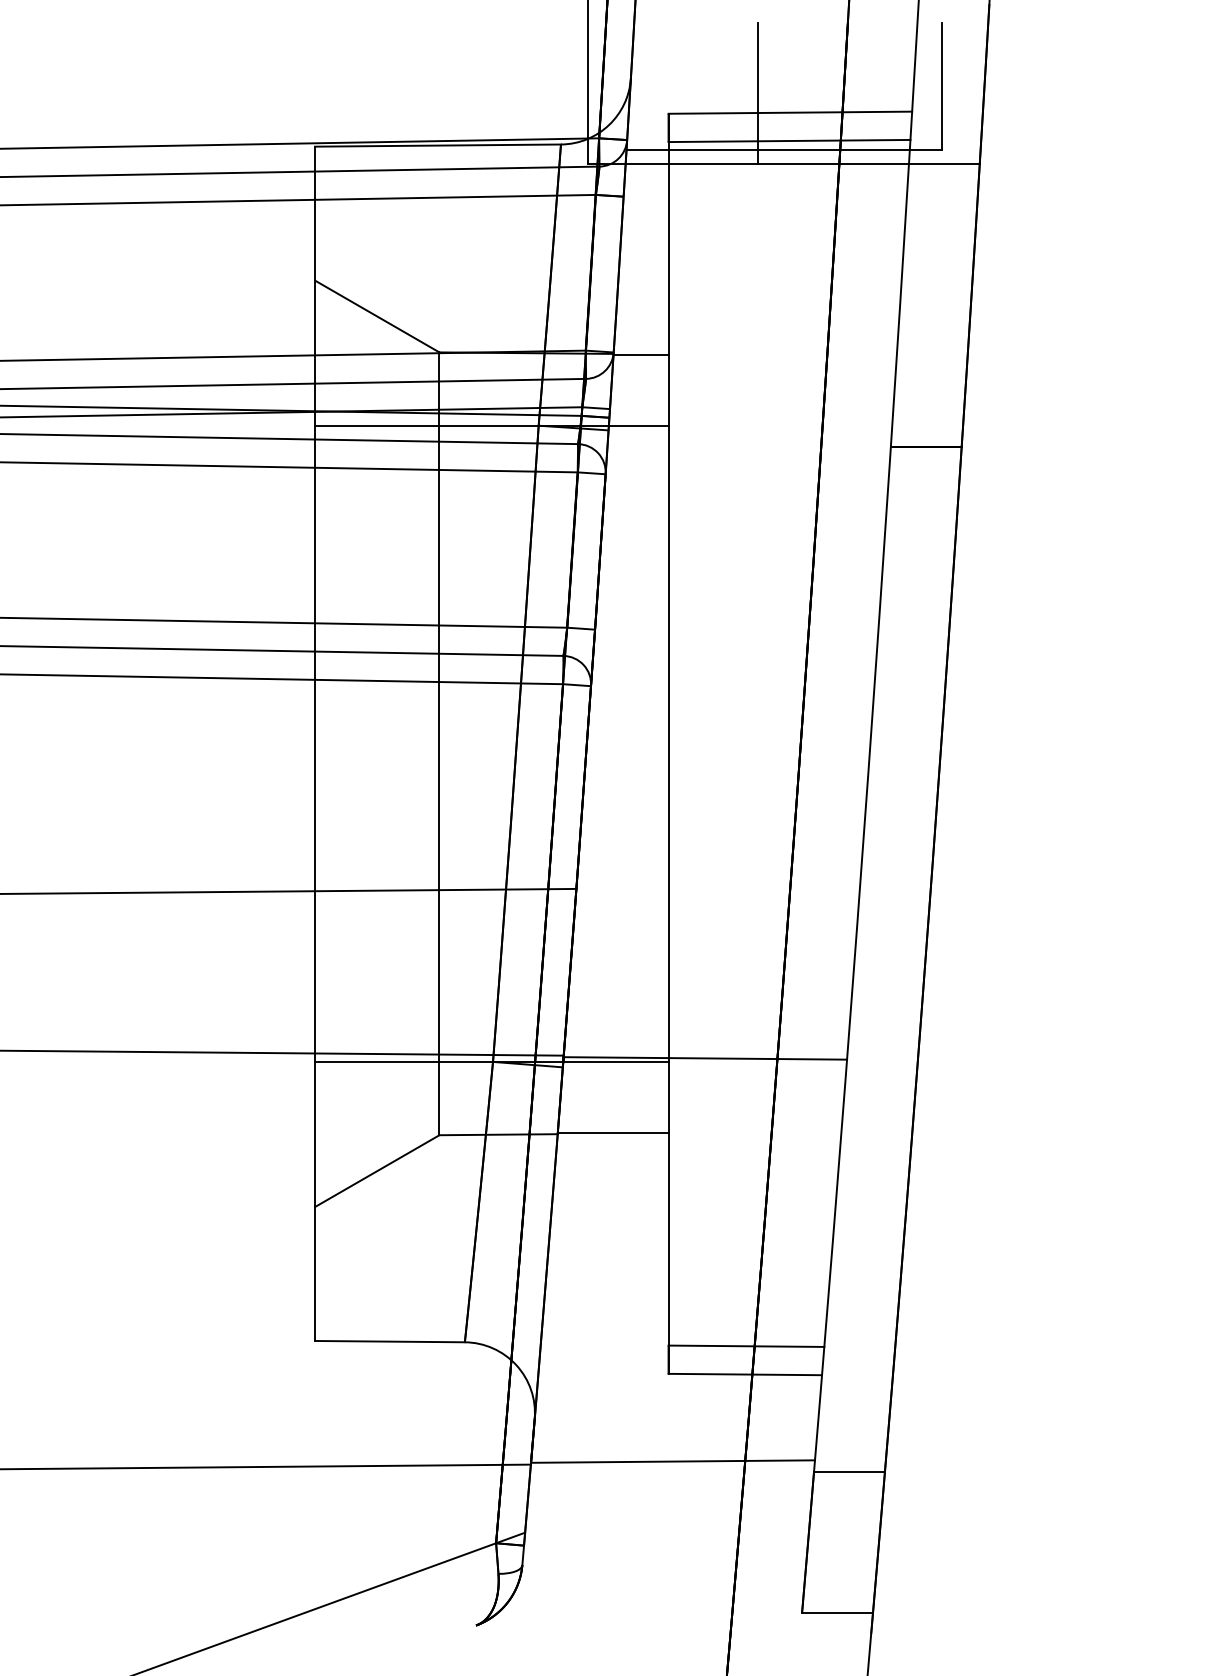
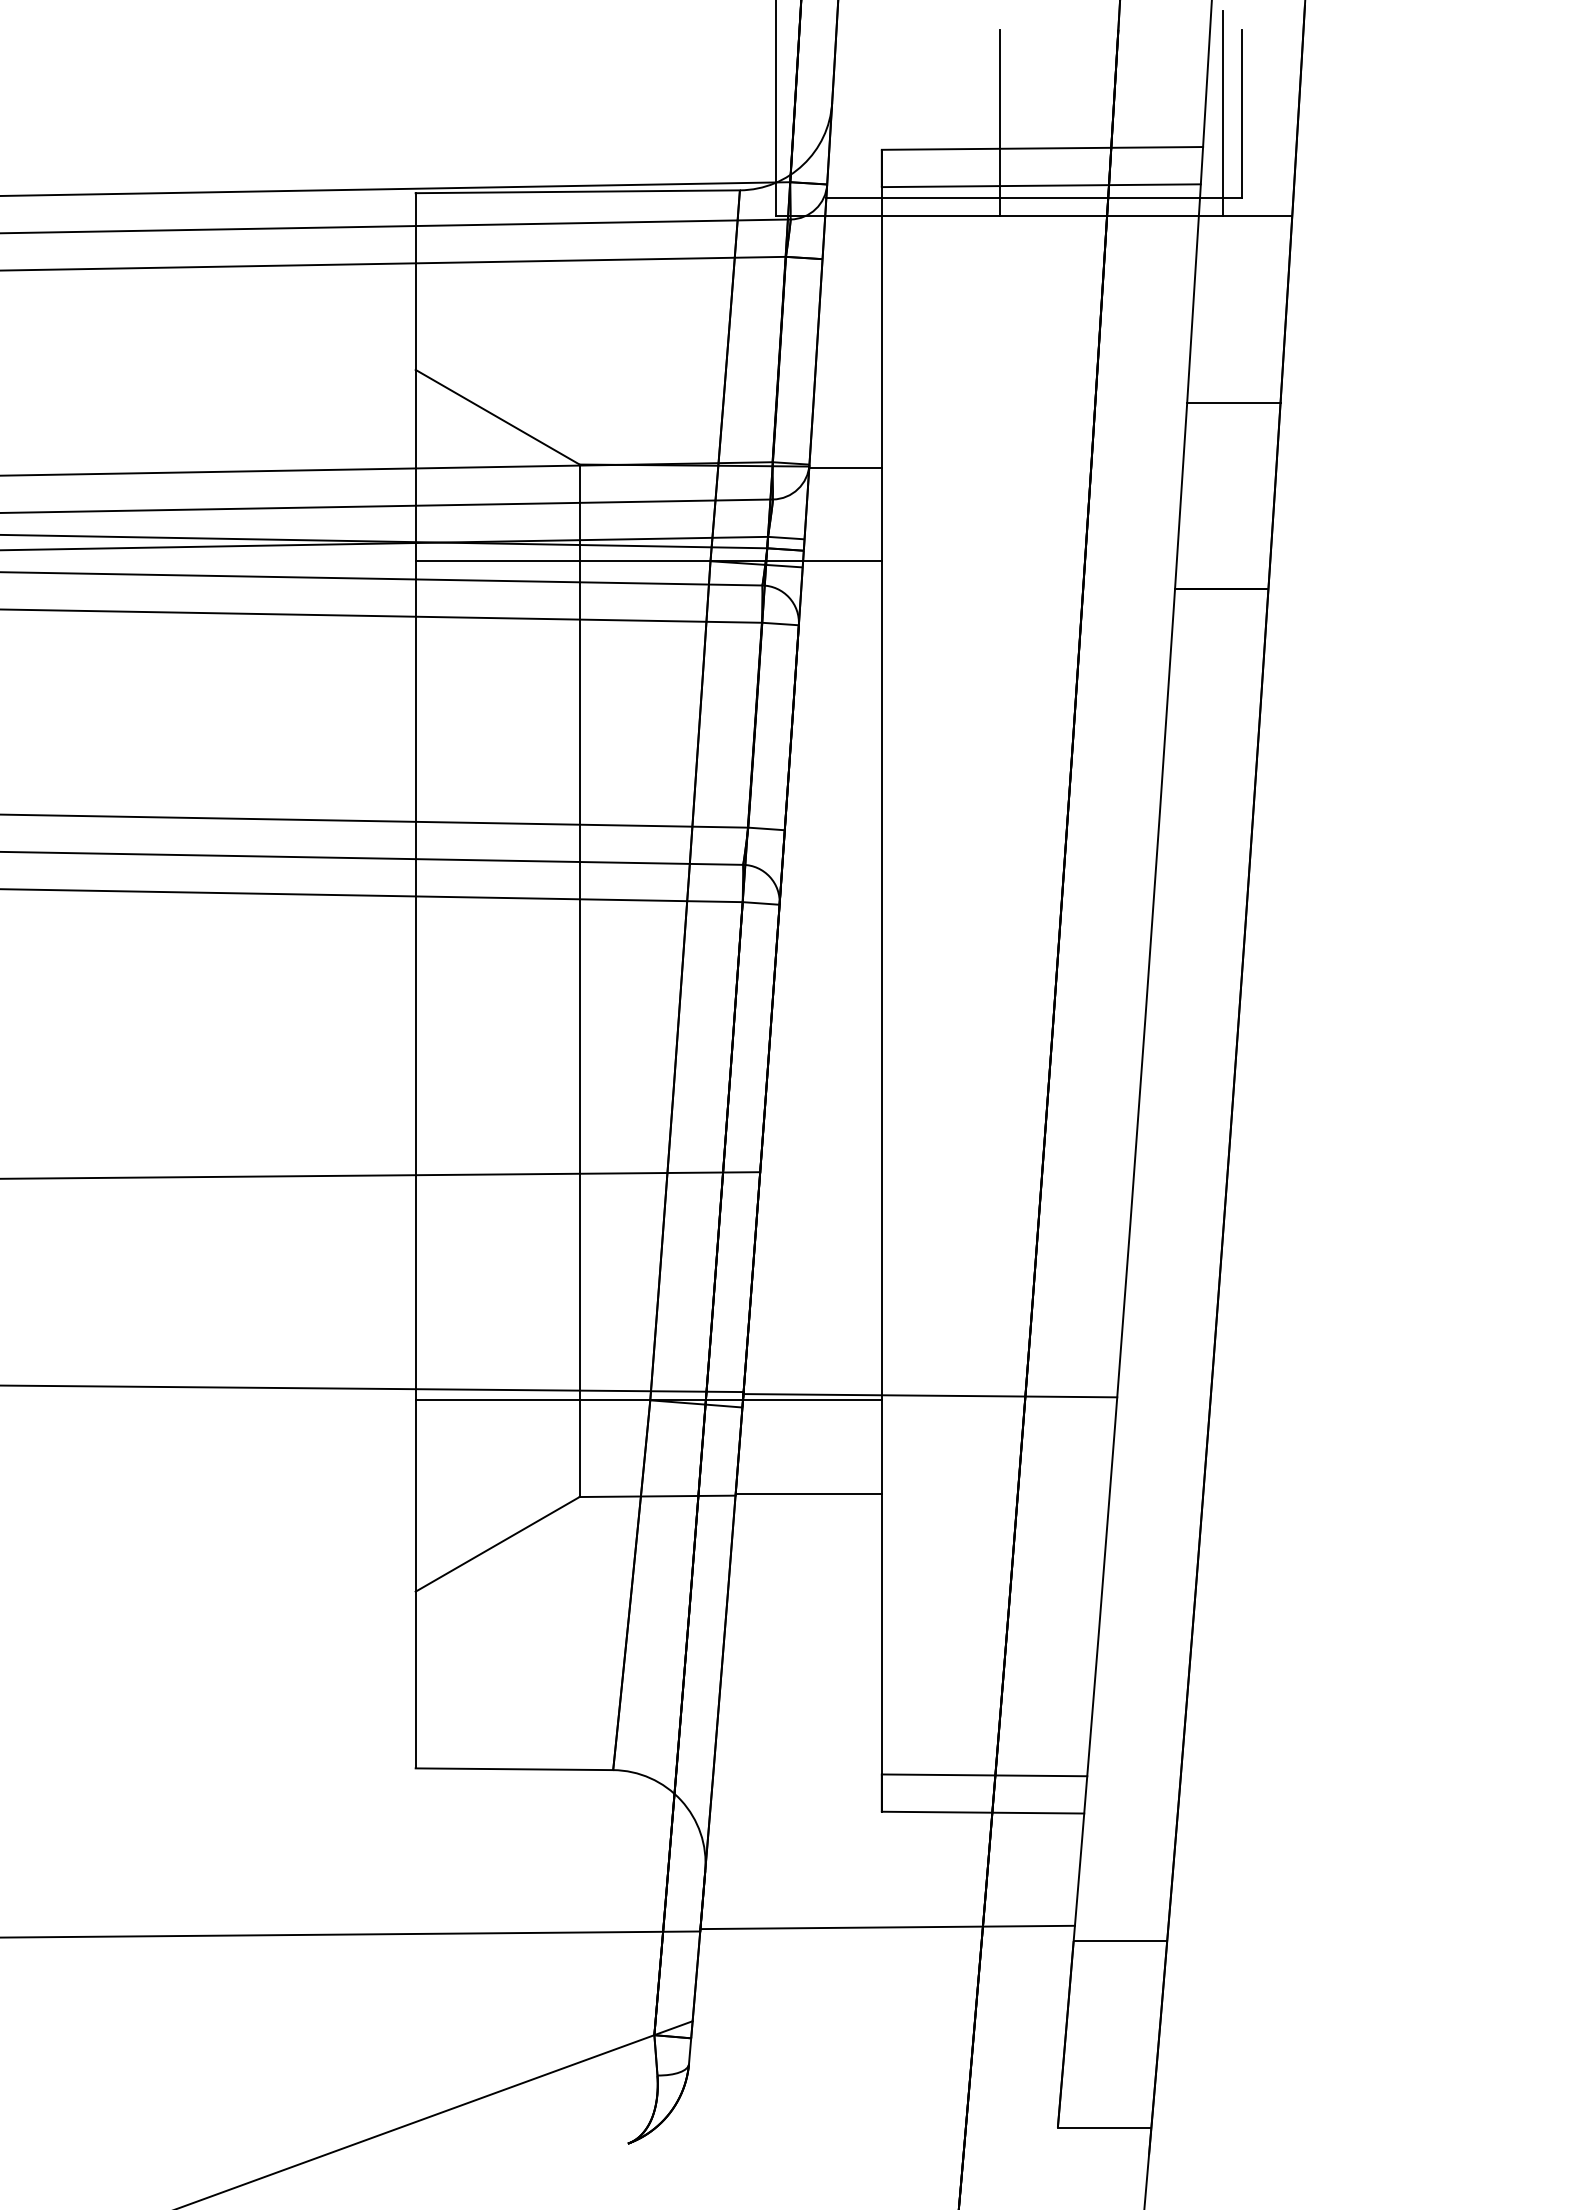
line: (927, 86) -> (1223, 113), added
line: (935, 305) -> (1233, 402), added

